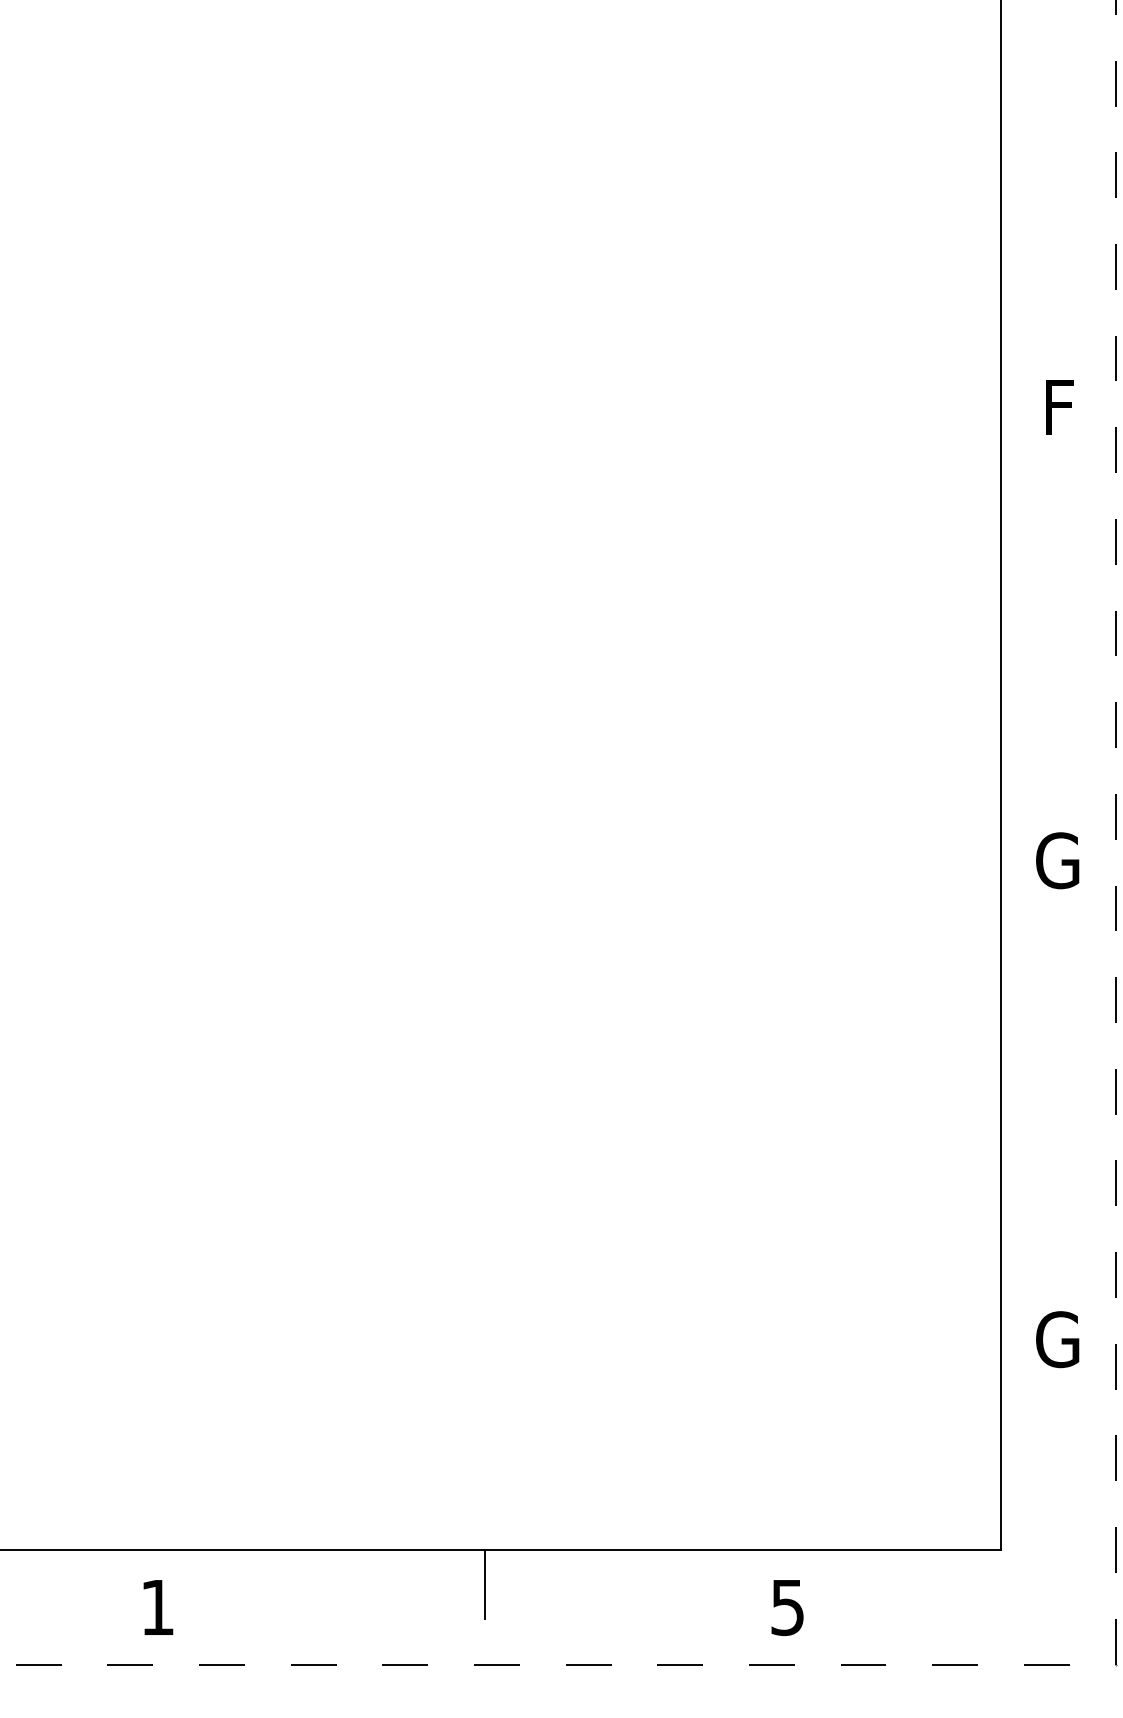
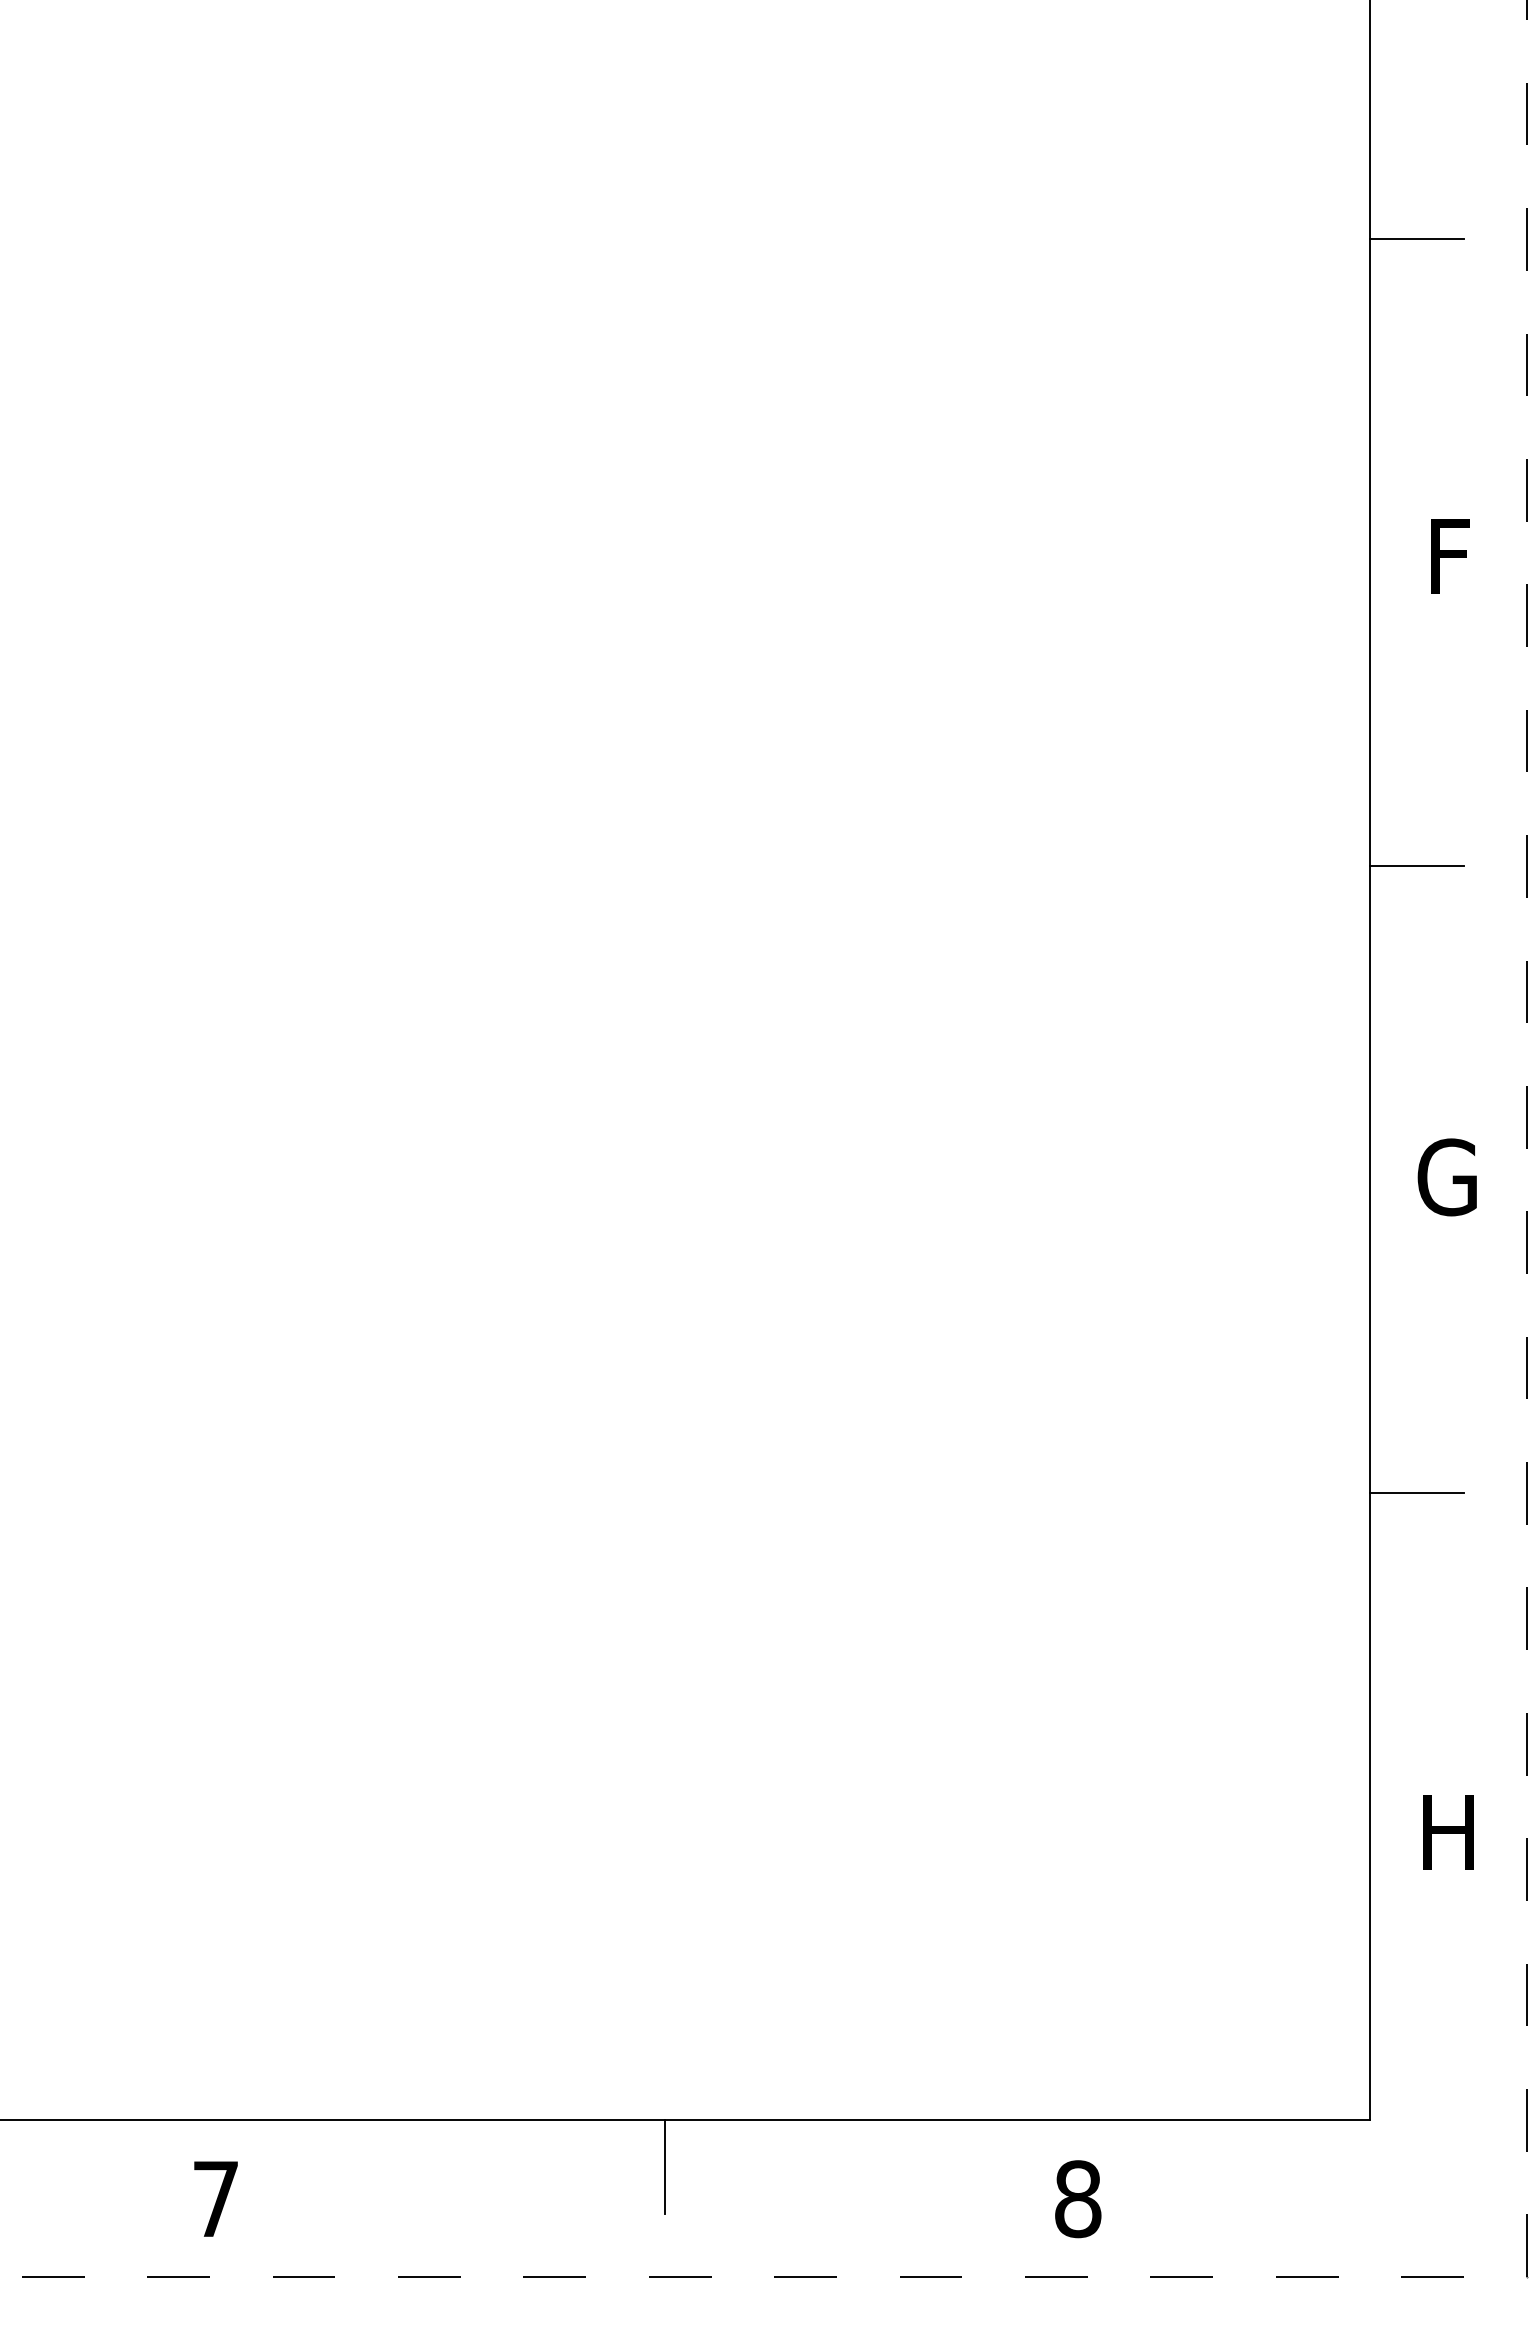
line: (1035, 175) -> (1416, 239), added
line: (1035, 633) -> (1416, 866), added
line: (1035, 1091) -> (1416, 1493), added
text: (1057, 1339) -> (1446, 1832), G -> H
text: (157, 1607) -> (215, 2198), 1 -> 7
text: (788, 1607) -> (1078, 2199), 5 -> 8

